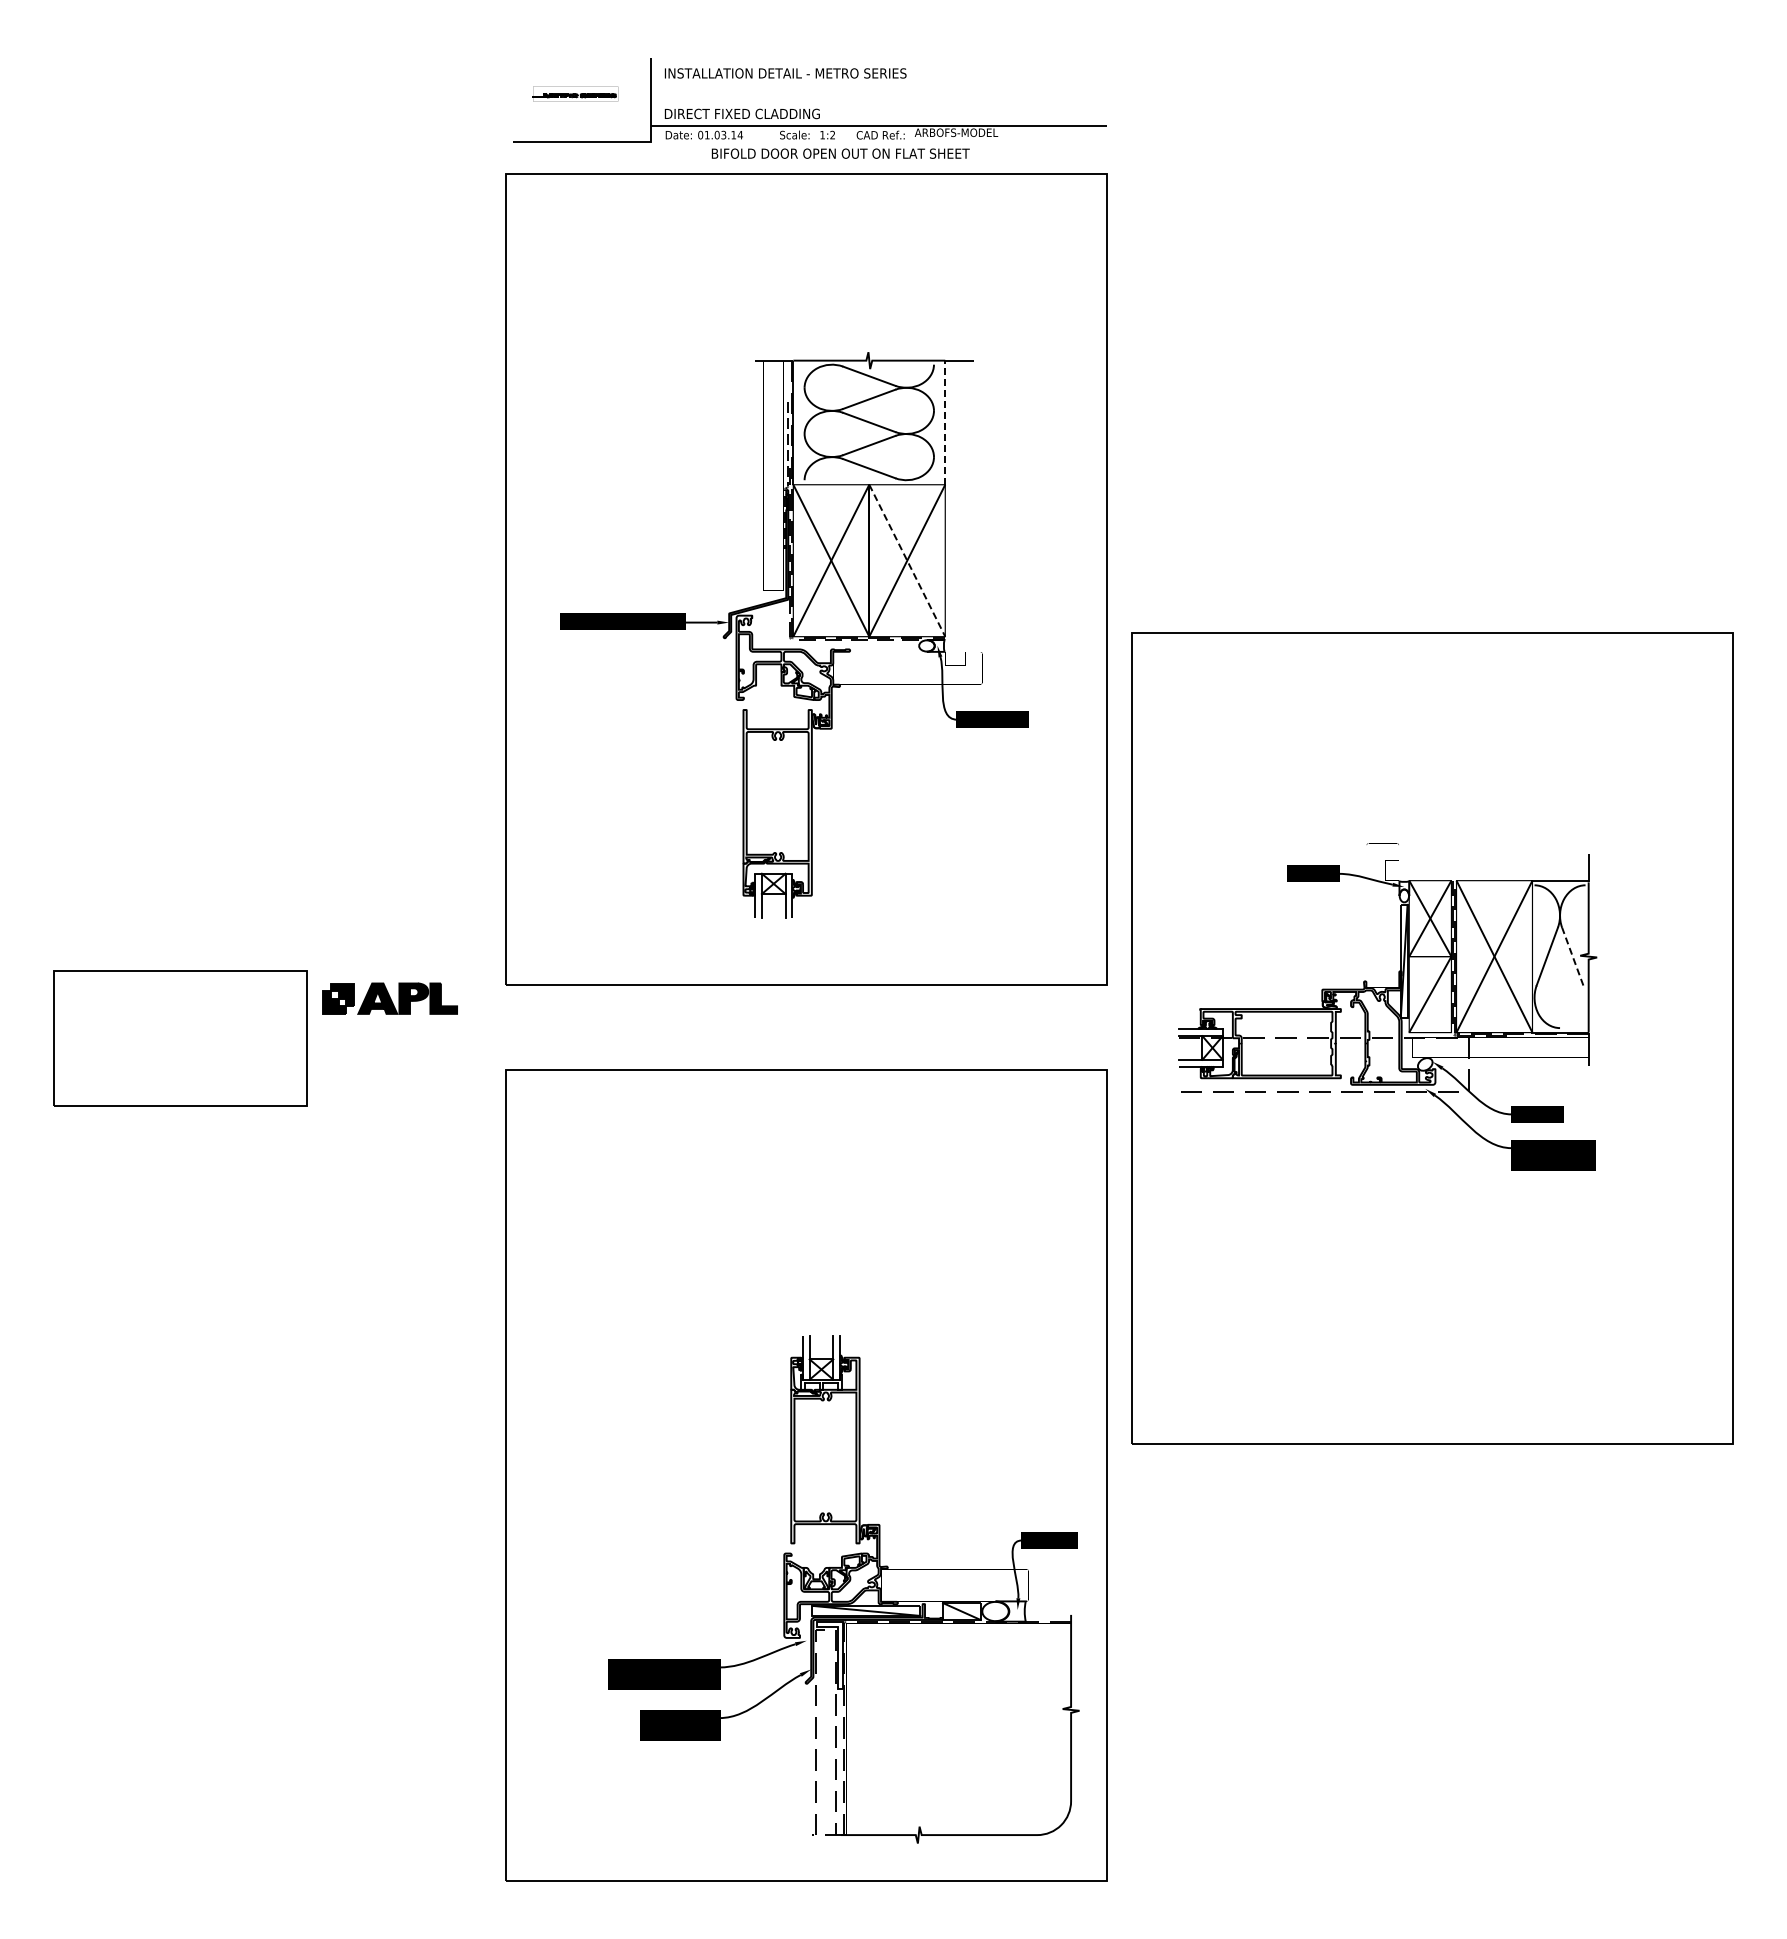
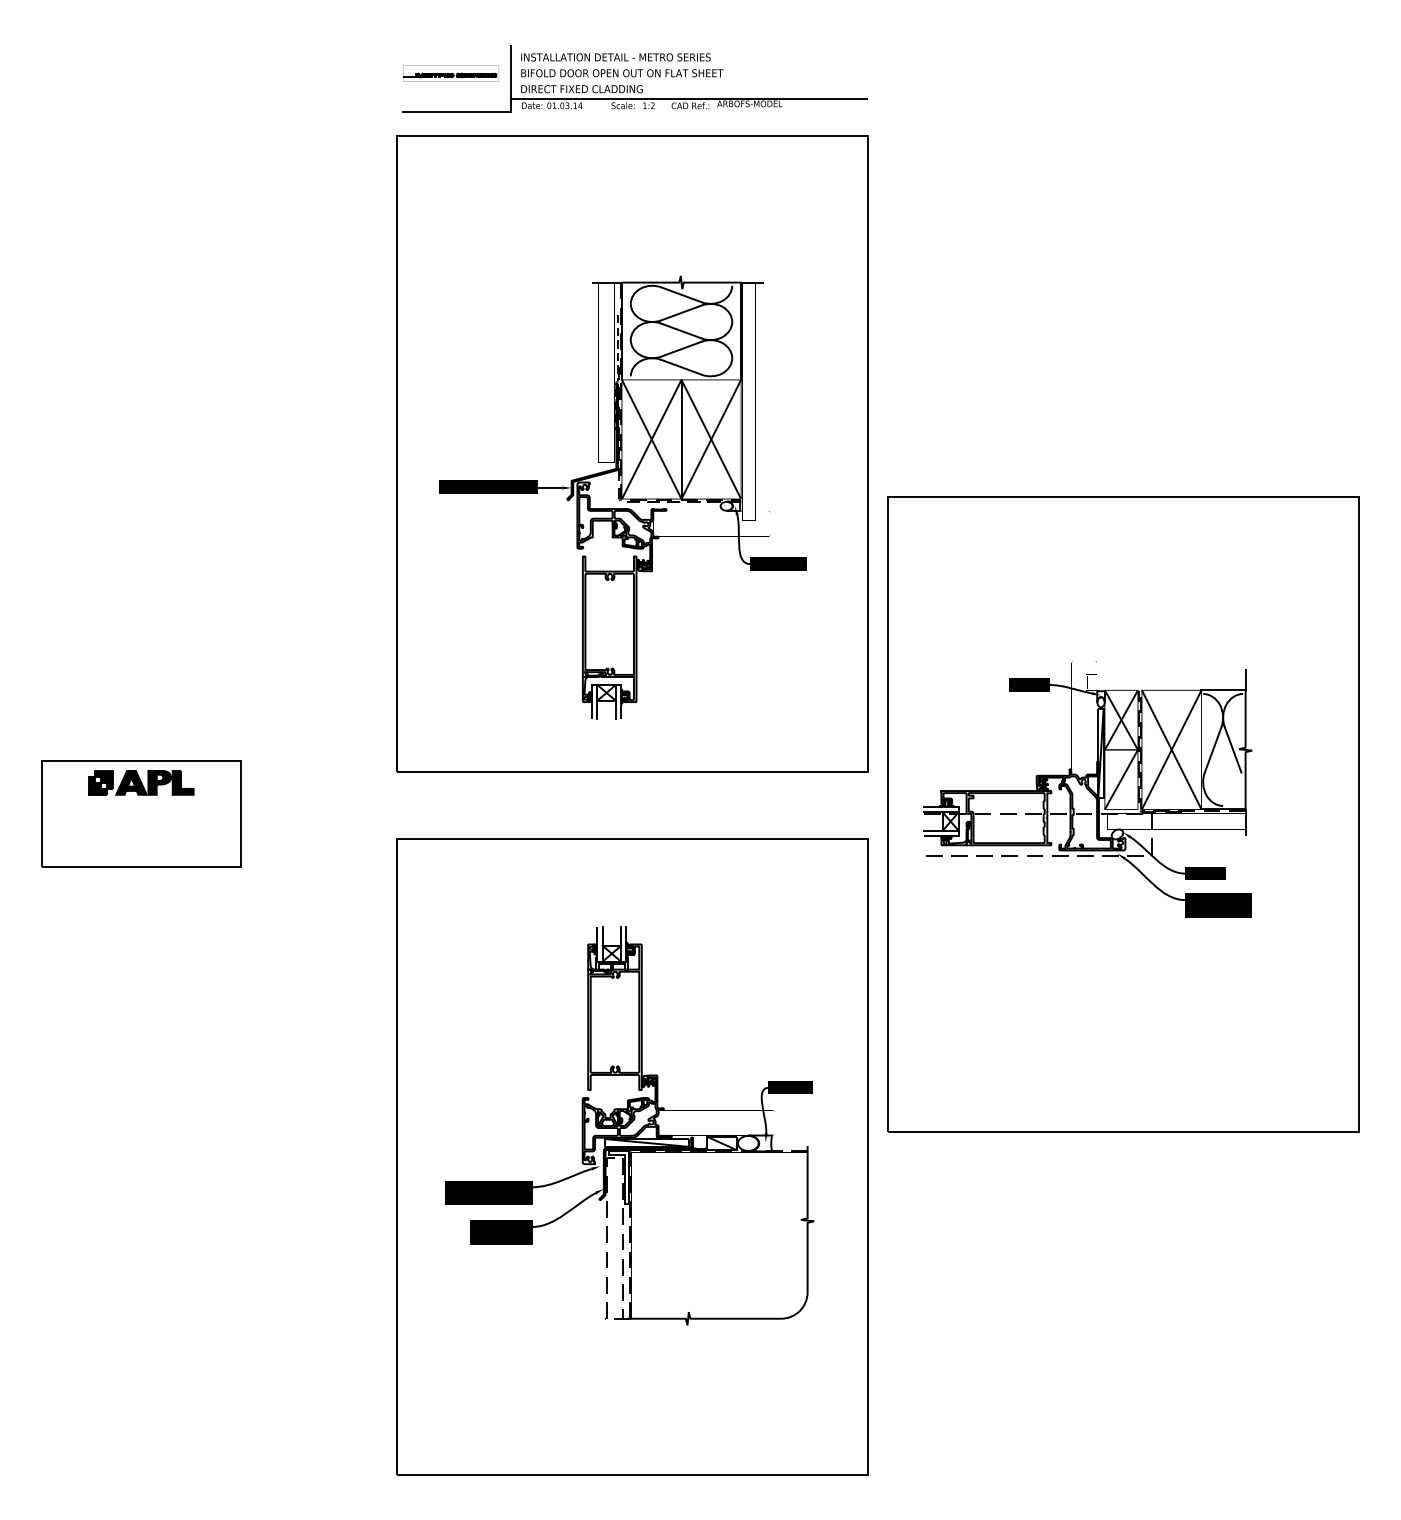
part: (575, 93) -> (451, 73), size x1.43
text: (840, 153) -> (622, 73), moved
line: (945, 422) -> (741, 331), dashed -> solid
line: (907, 560) -> (711, 439), dashed -> solid
line: (1572, 956) -> (1232, 749), dashed -> solid
part: (389, 998) -> (140, 782), moved
part: (843, 1589) -> (629, 1126), moved

